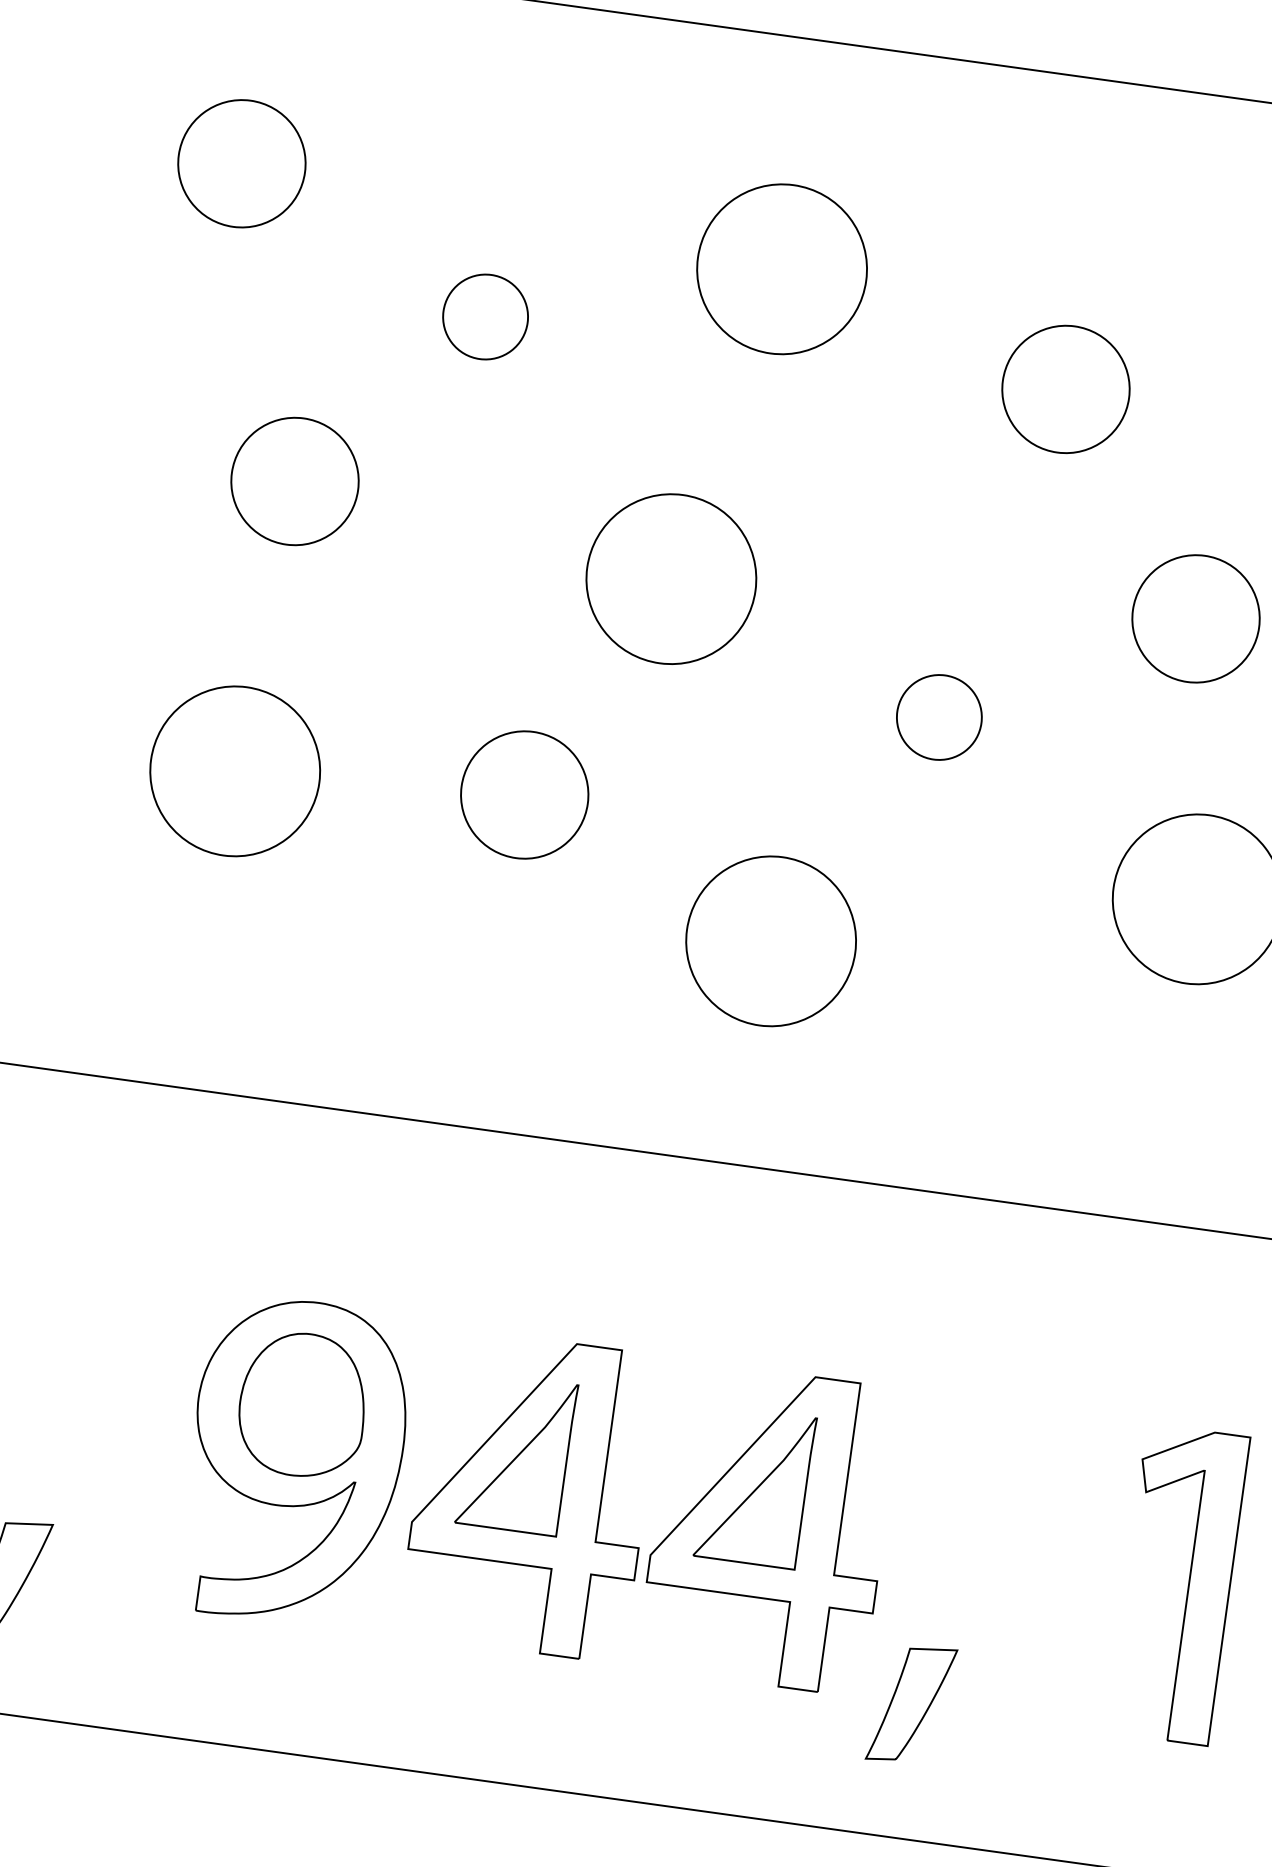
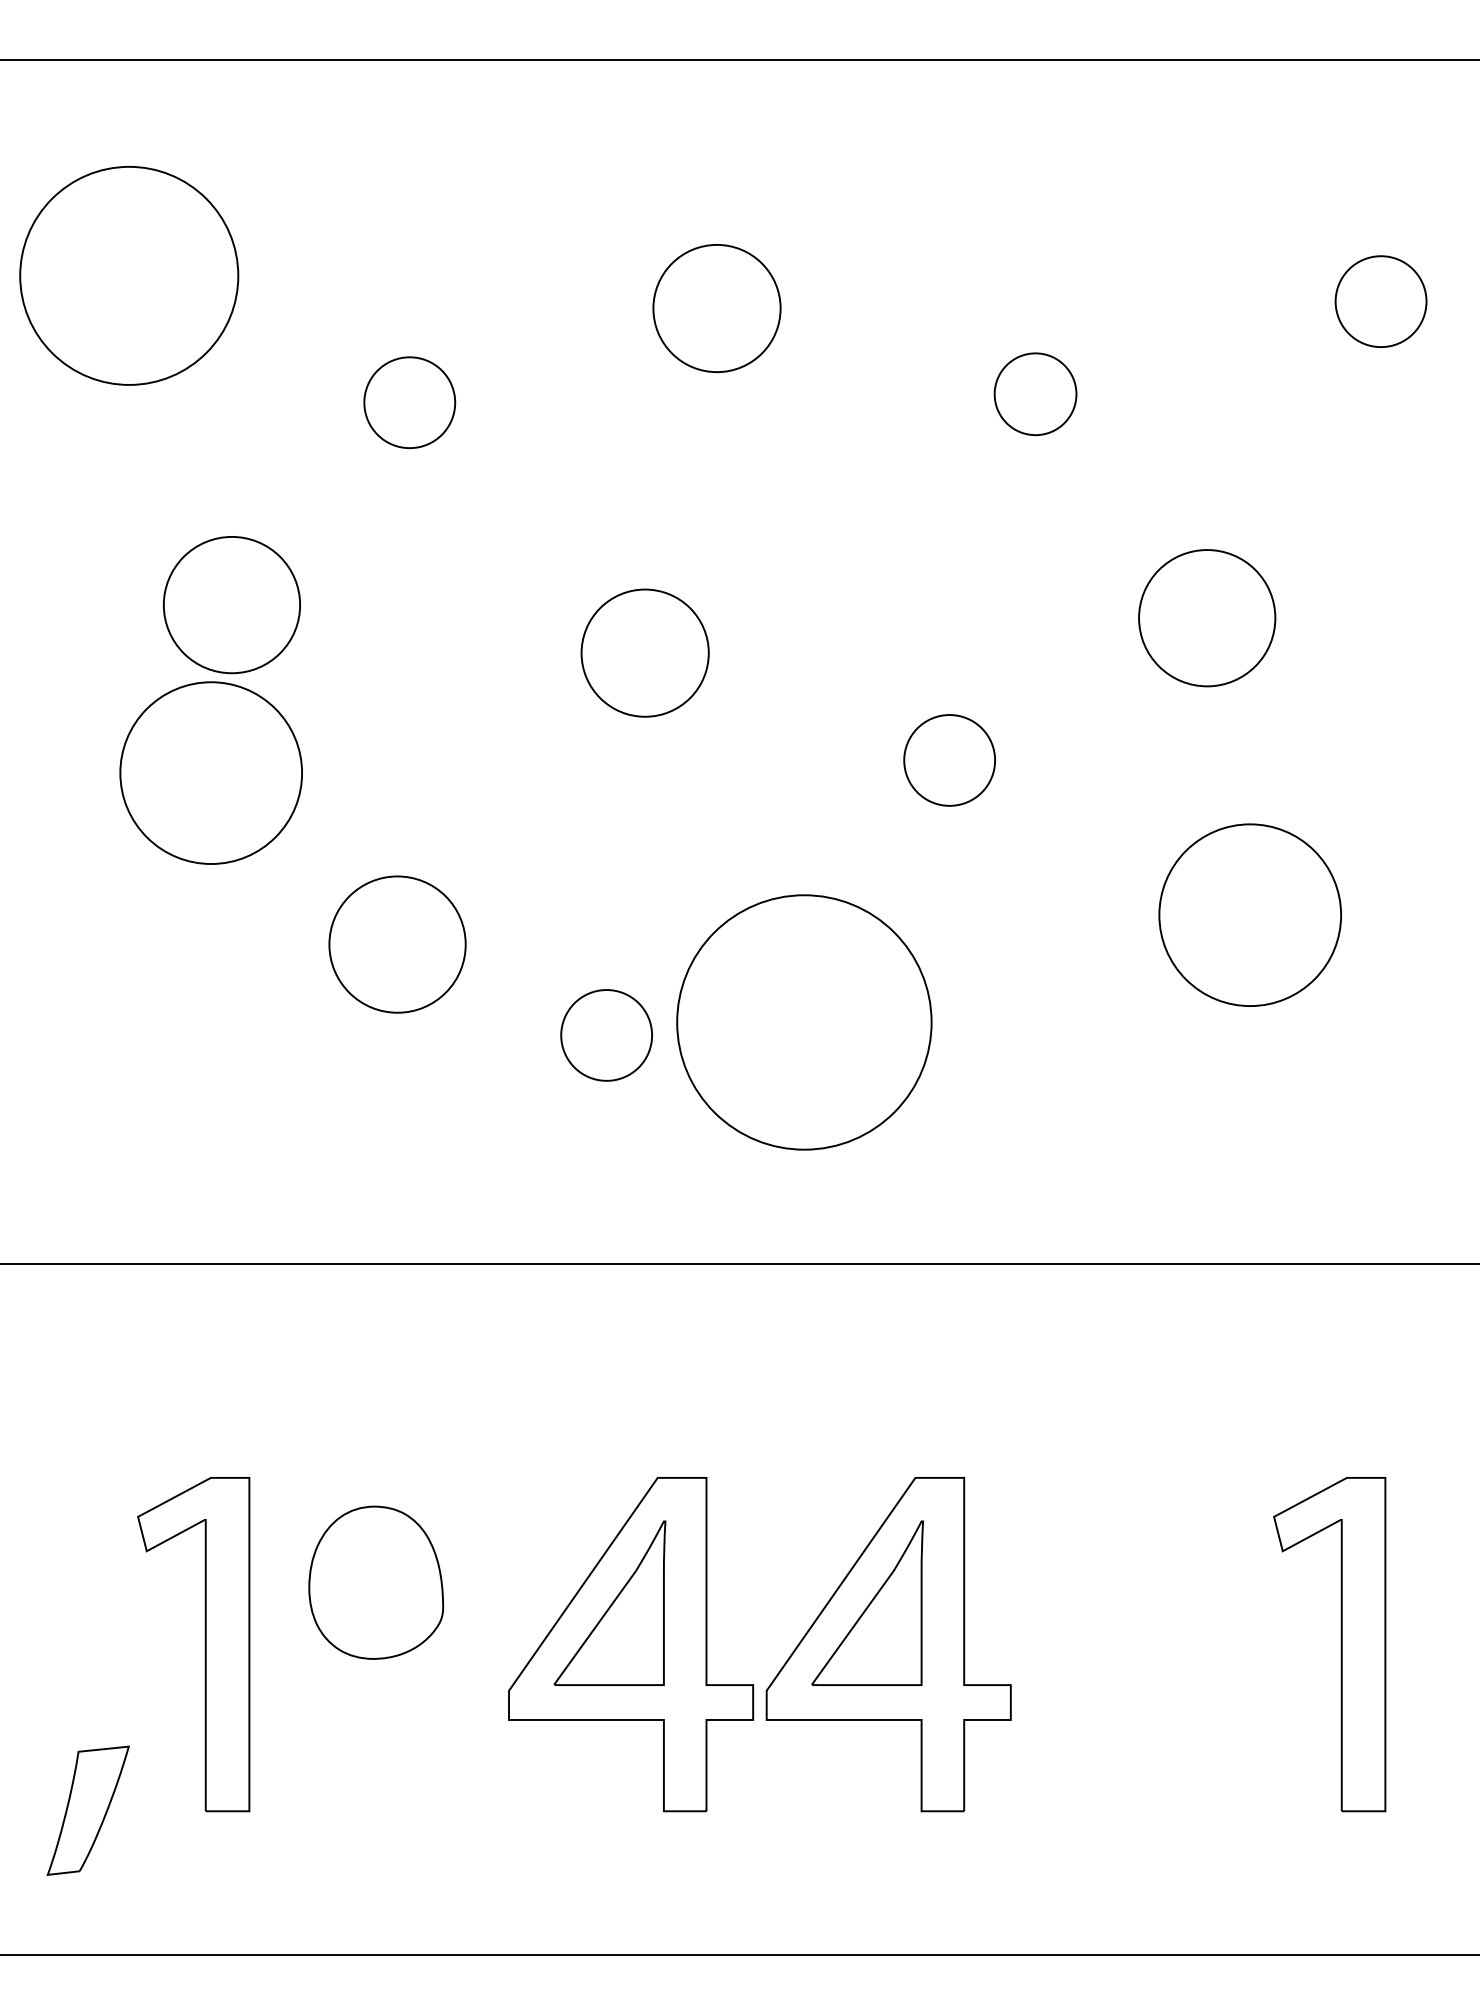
part: (241, 164) -> (128, 276), size x1.6
part: (781, 269) -> (716, 308), size x0.7
part: (1065, 389) -> (1035, 394), size x0.6
part: (670, 578) -> (644, 652), size x0.7
part: (234, 770) -> (210, 772), moved
part: (524, 794) -> (397, 944), moved
part: (586, 928) -> (606, 1035), added
part: (770, 941) -> (803, 1022), size x1.4
part: (136, 1440) -> (204, 1644), added
part: (295, 1462) -> (376, 1644), removed
part: (910, 1704) -> (1064, 1810), removed

